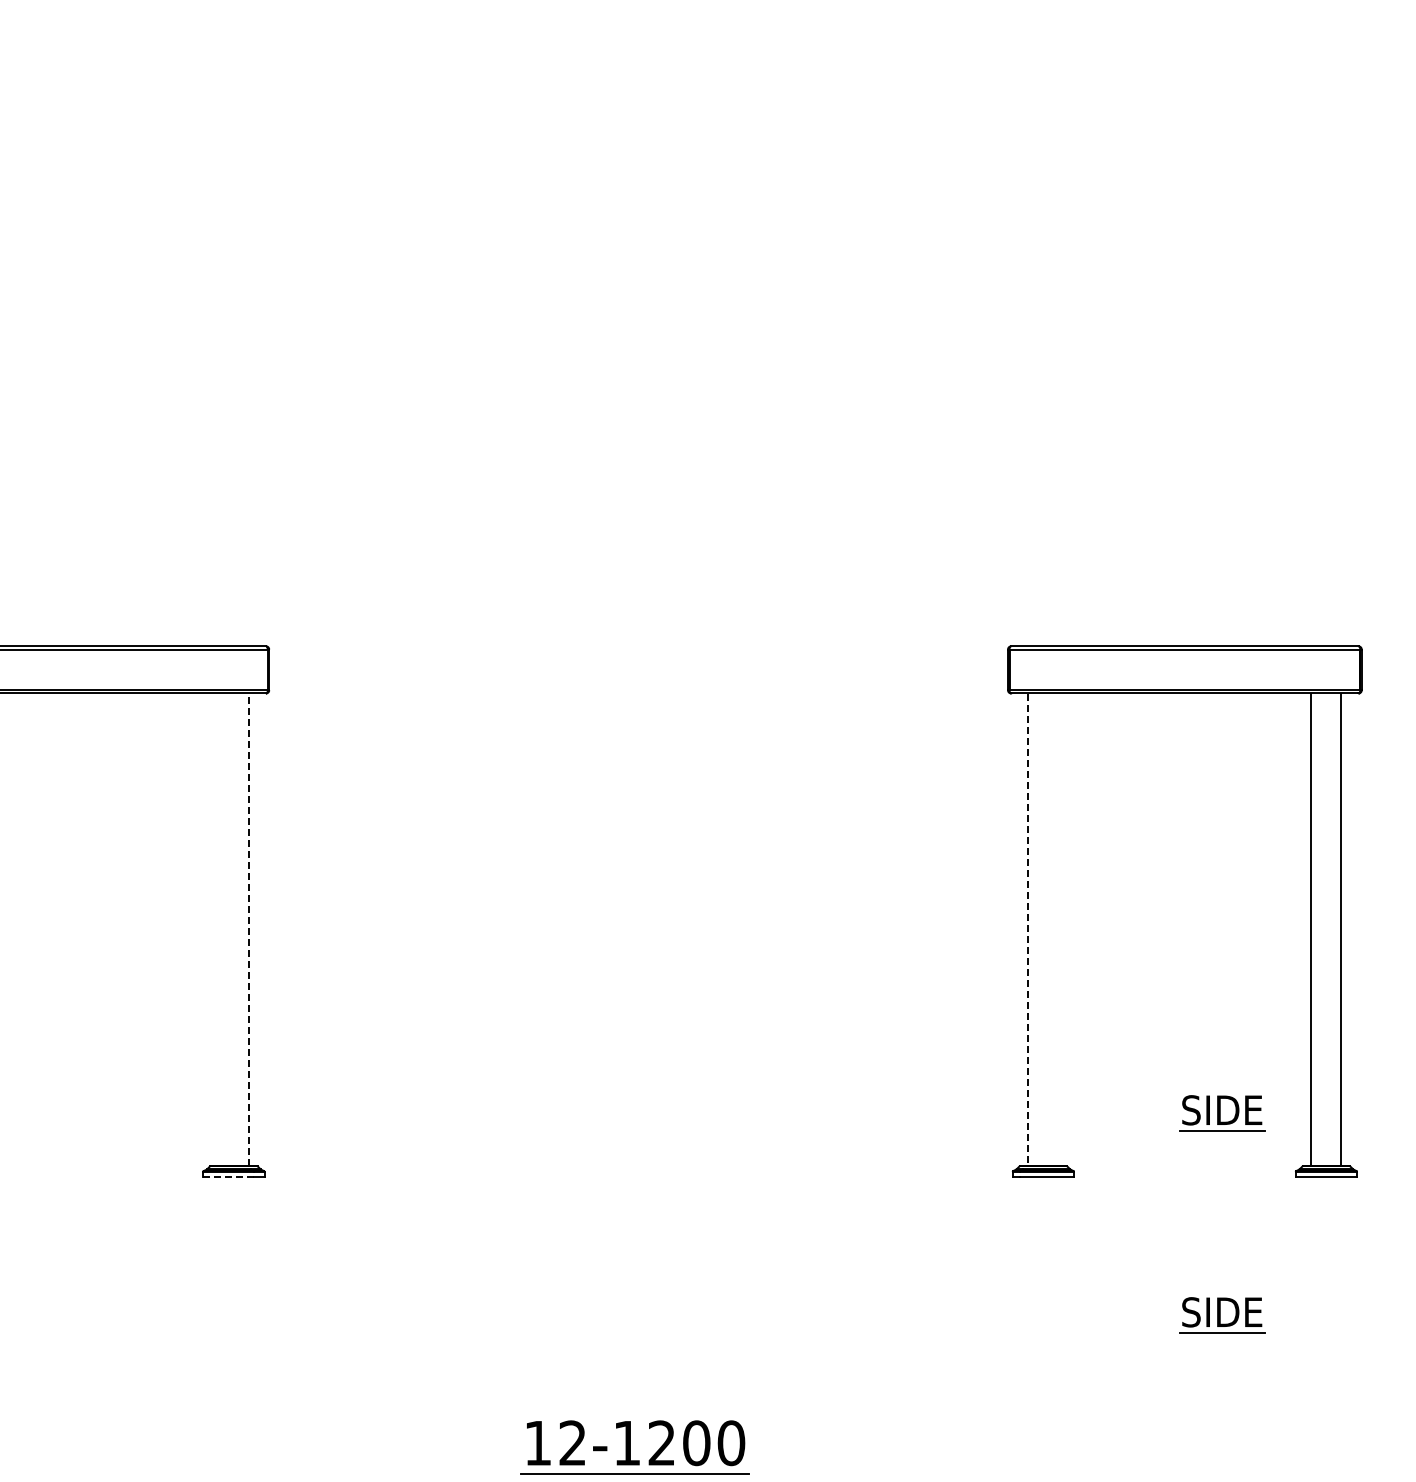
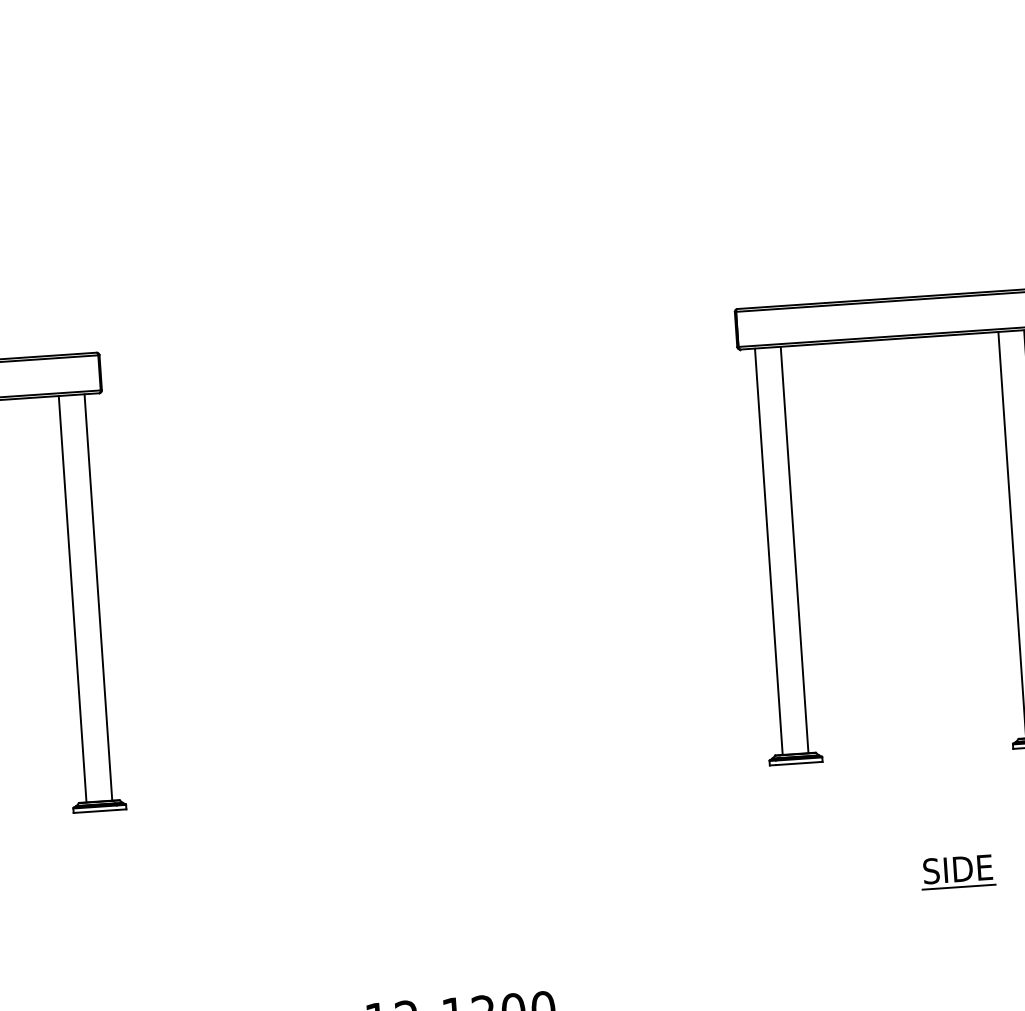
line: (218, 929) -> (72, 599), added
line: (248, 929) -> (98, 597), dashed -> solid
line: (1058, 929) -> (794, 549), added
line: (1028, 930) -> (768, 552), dashed -> solid
part: (1222, 1113) -> (946, 698), removed
line: (228, 1177) -> (95, 811), dashed -> solid

